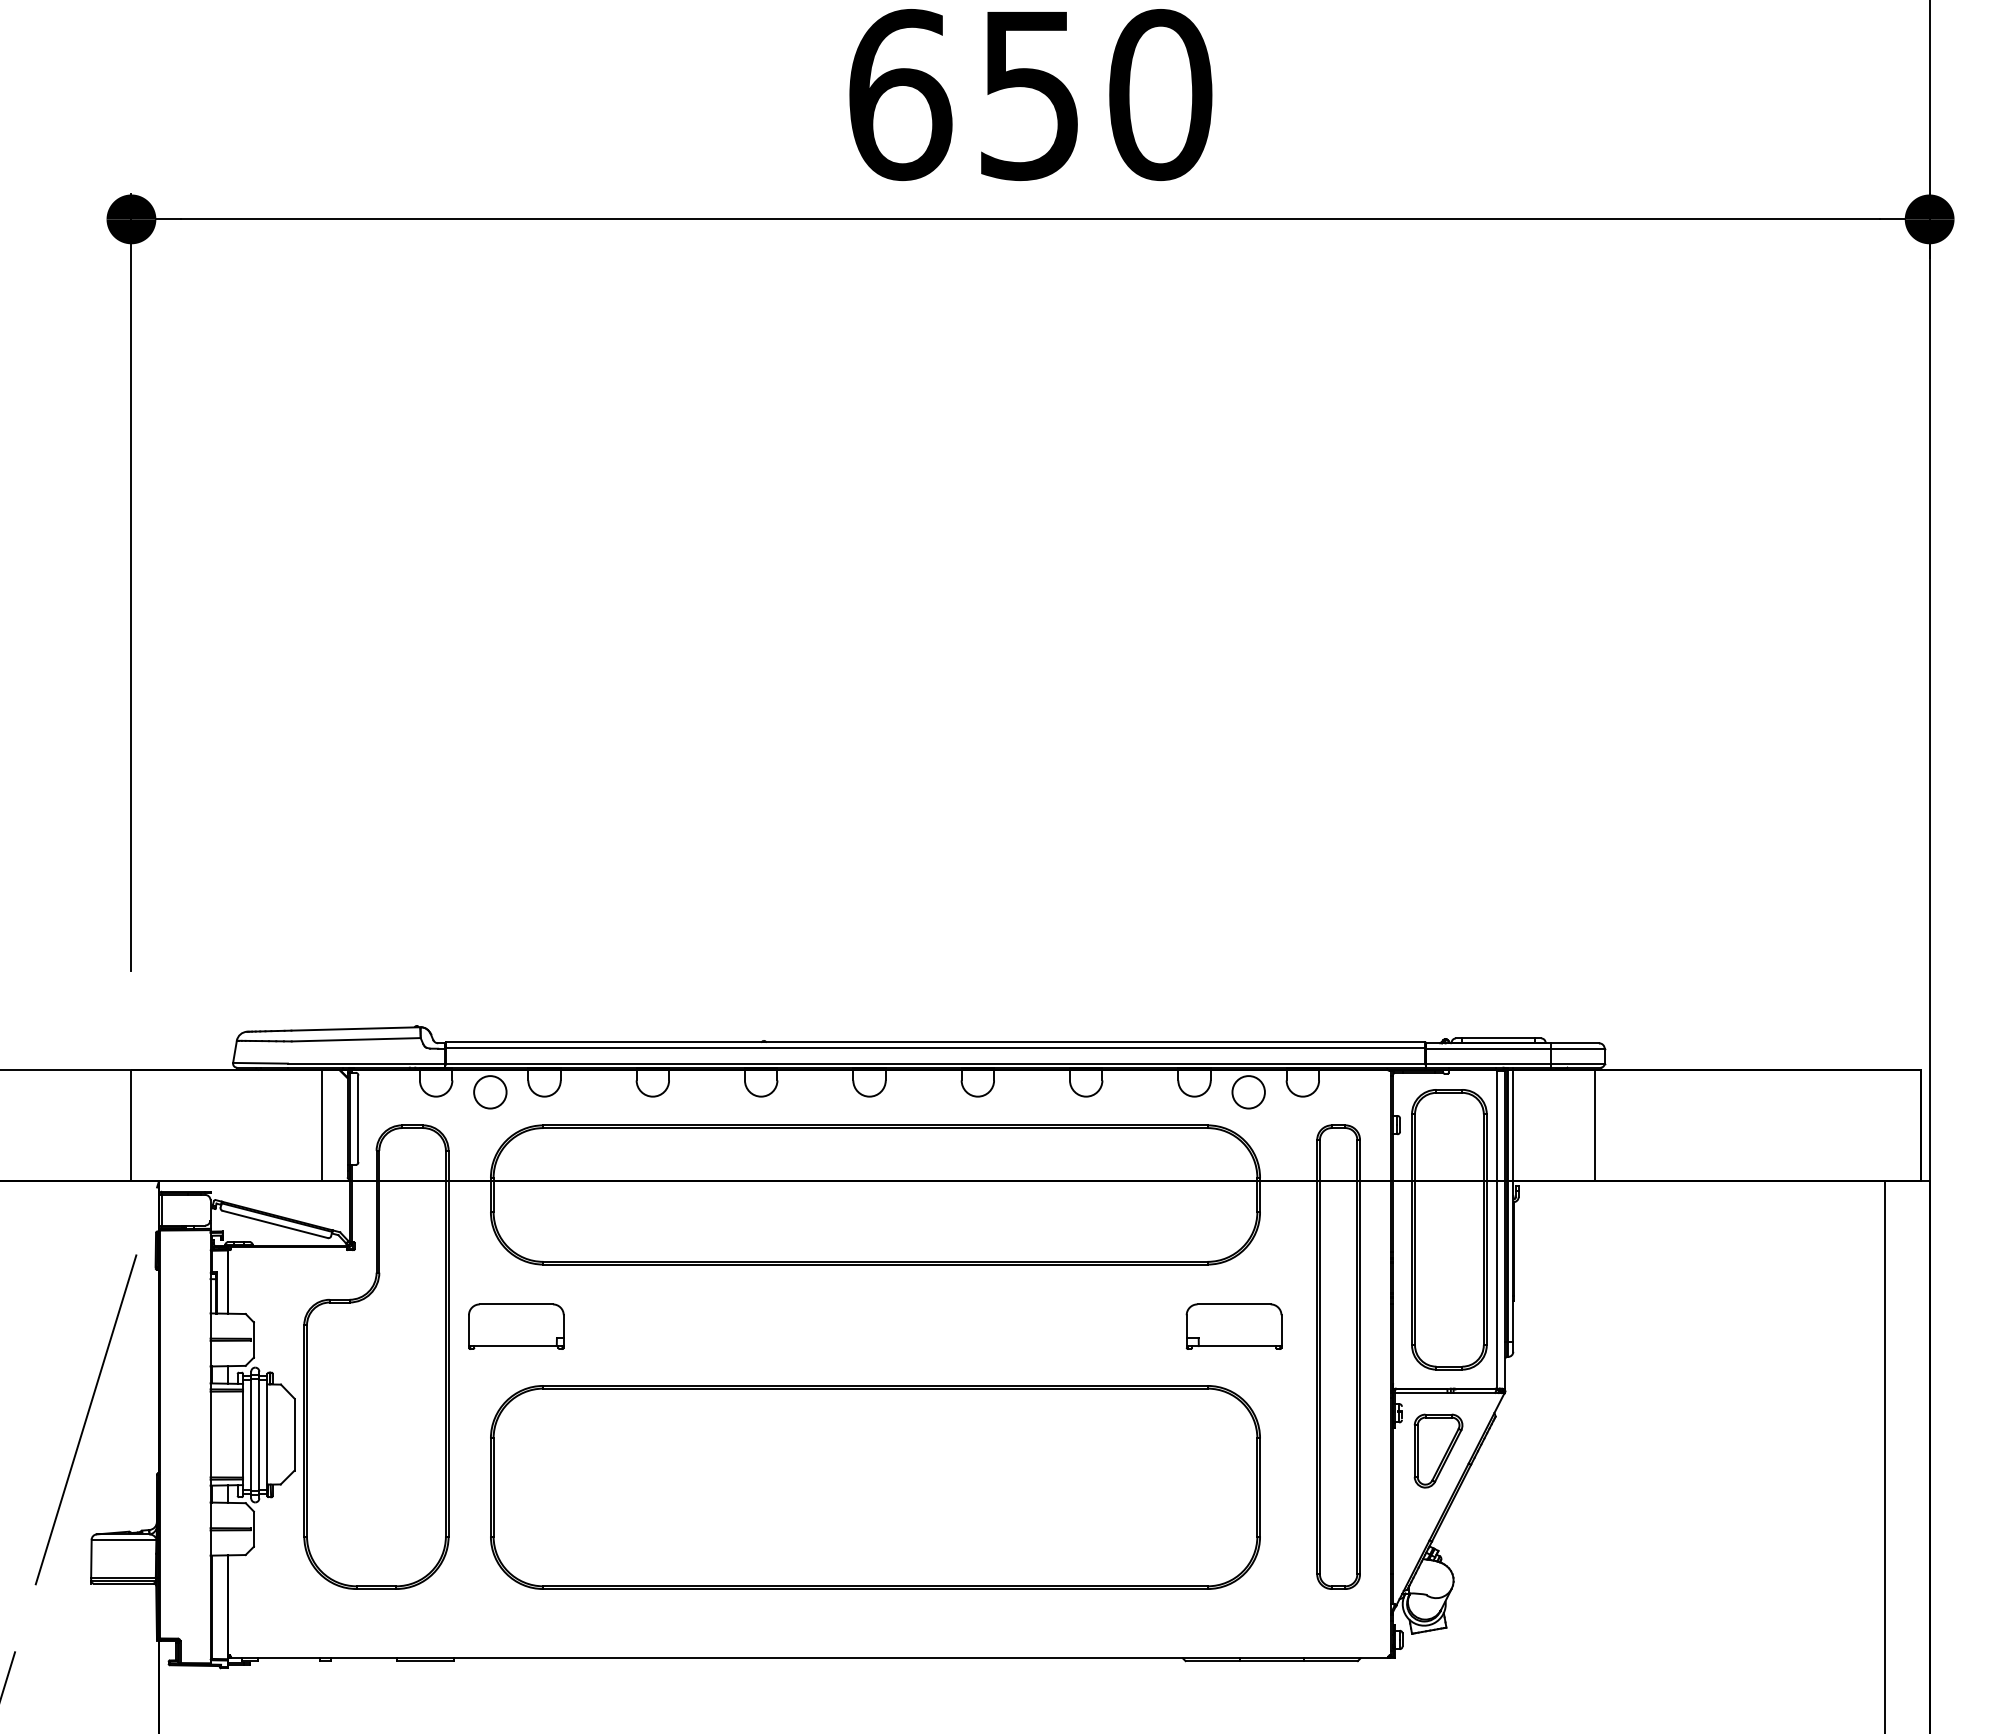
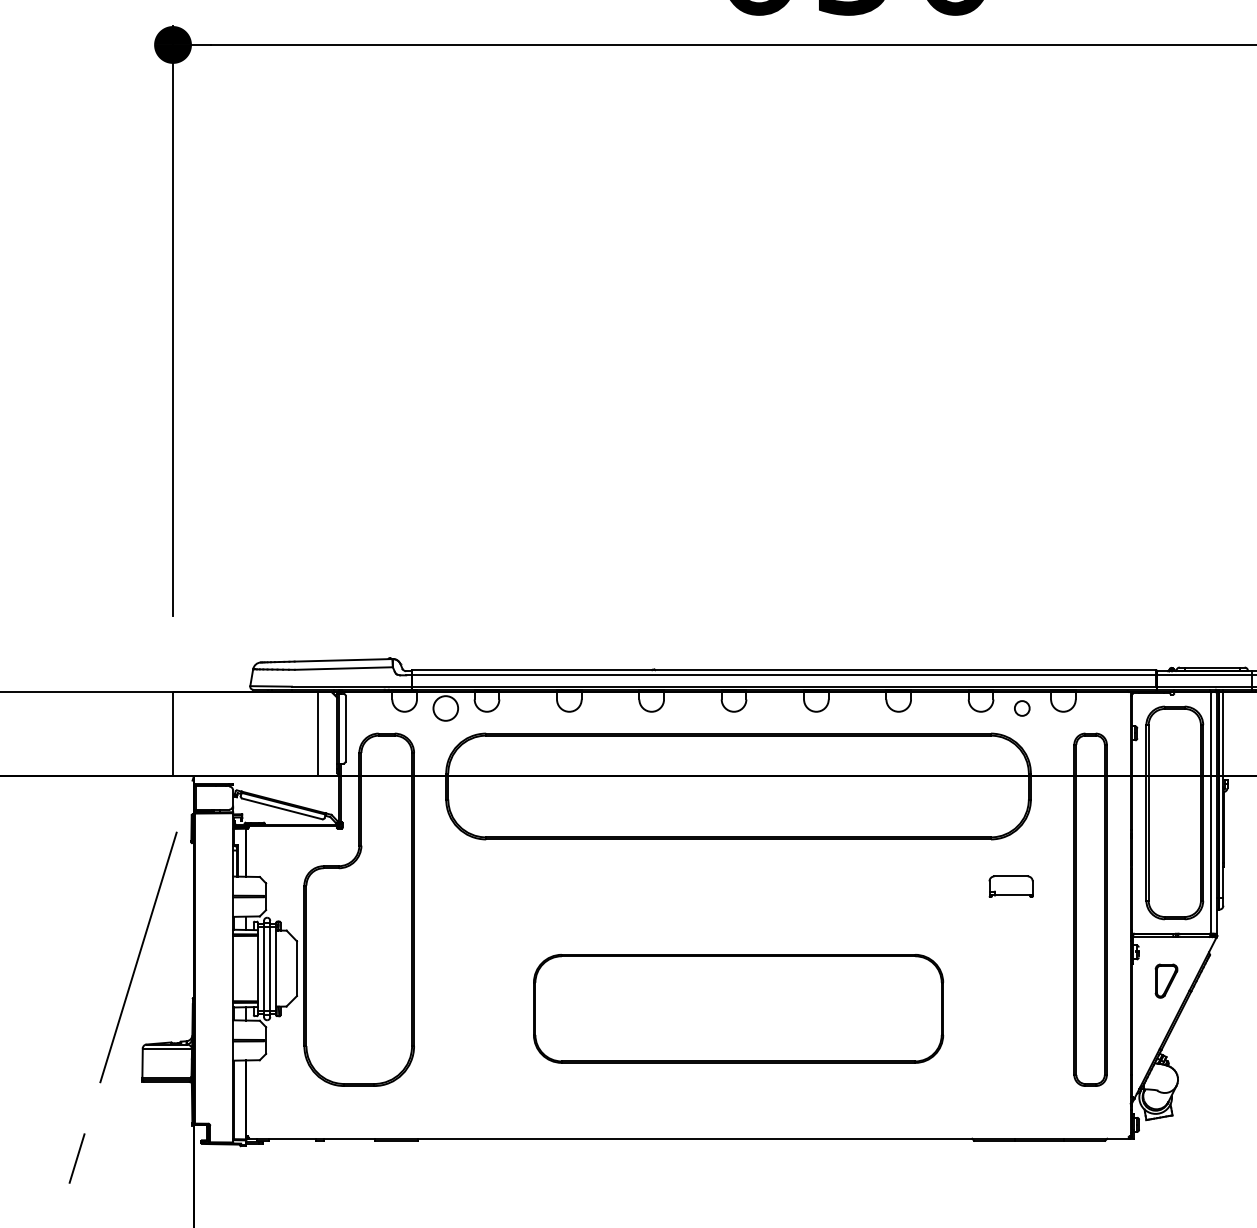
circle: (1248, 1092) -> (1022, 708), size x0.6
part: (516, 1326) -> (465, 886), removed
part: (1233, 1326) -> (1010, 886), size x0.6
part: (1438, 1450) -> (1166, 980), size x0.6
part: (875, 1487) -> (738, 1008), size x0.7

